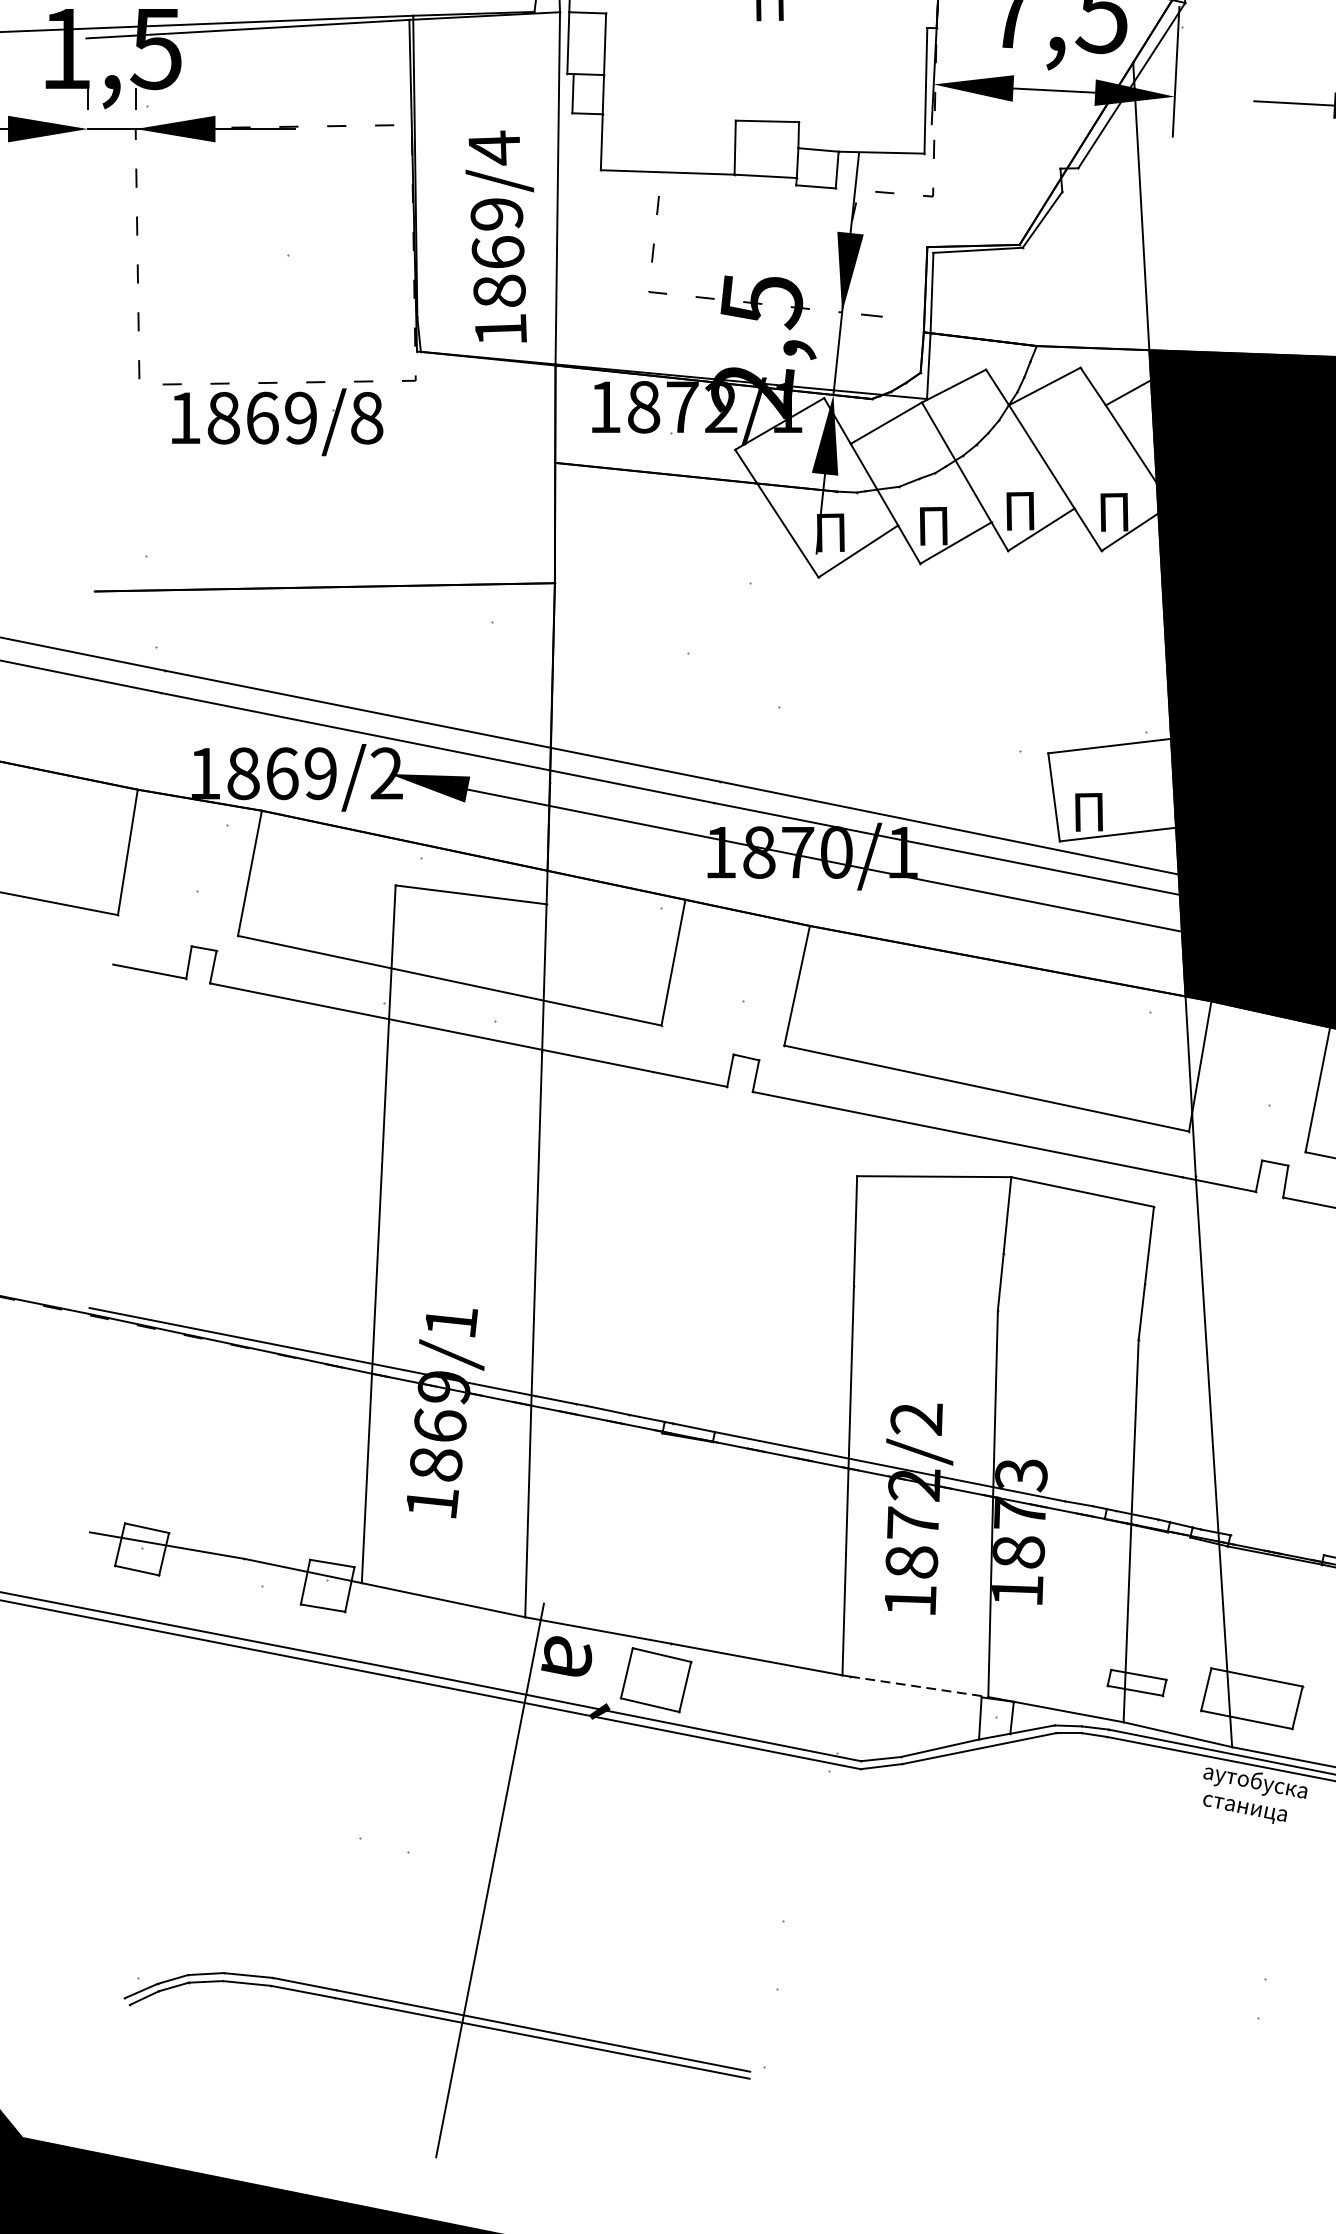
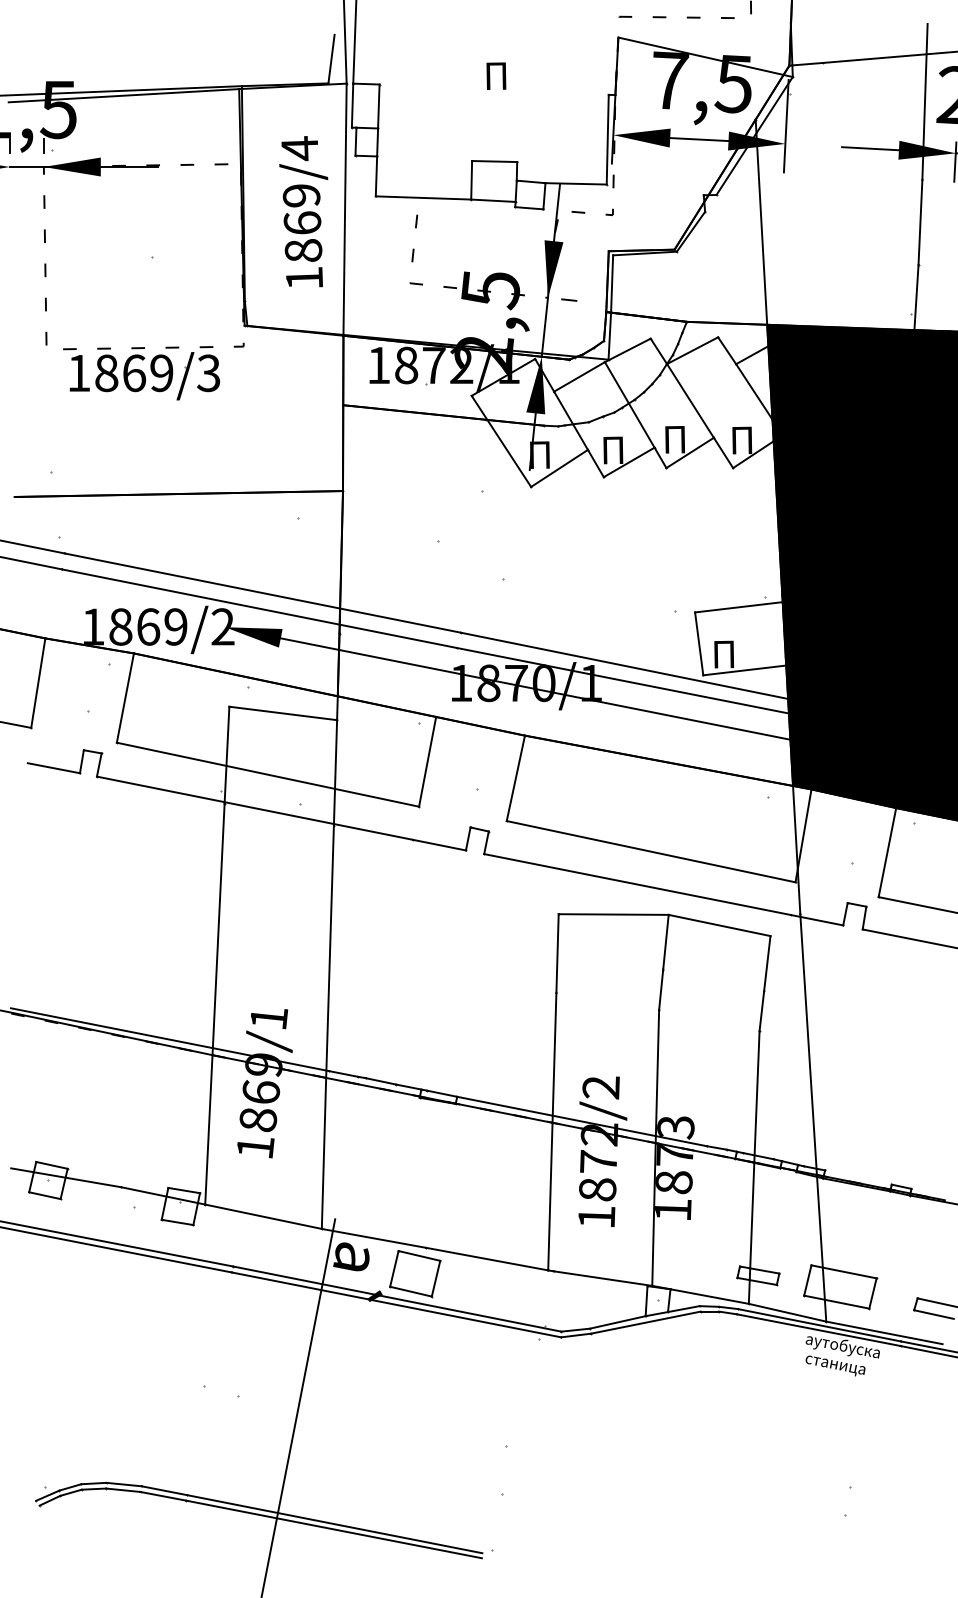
text: (499, 236) -> (303, 211), moved
text: (366, 418) -> (208, 373), 1869/8 -> 1869/3
line: (918, 1686) -> (602, 1278), dashed -> solid

